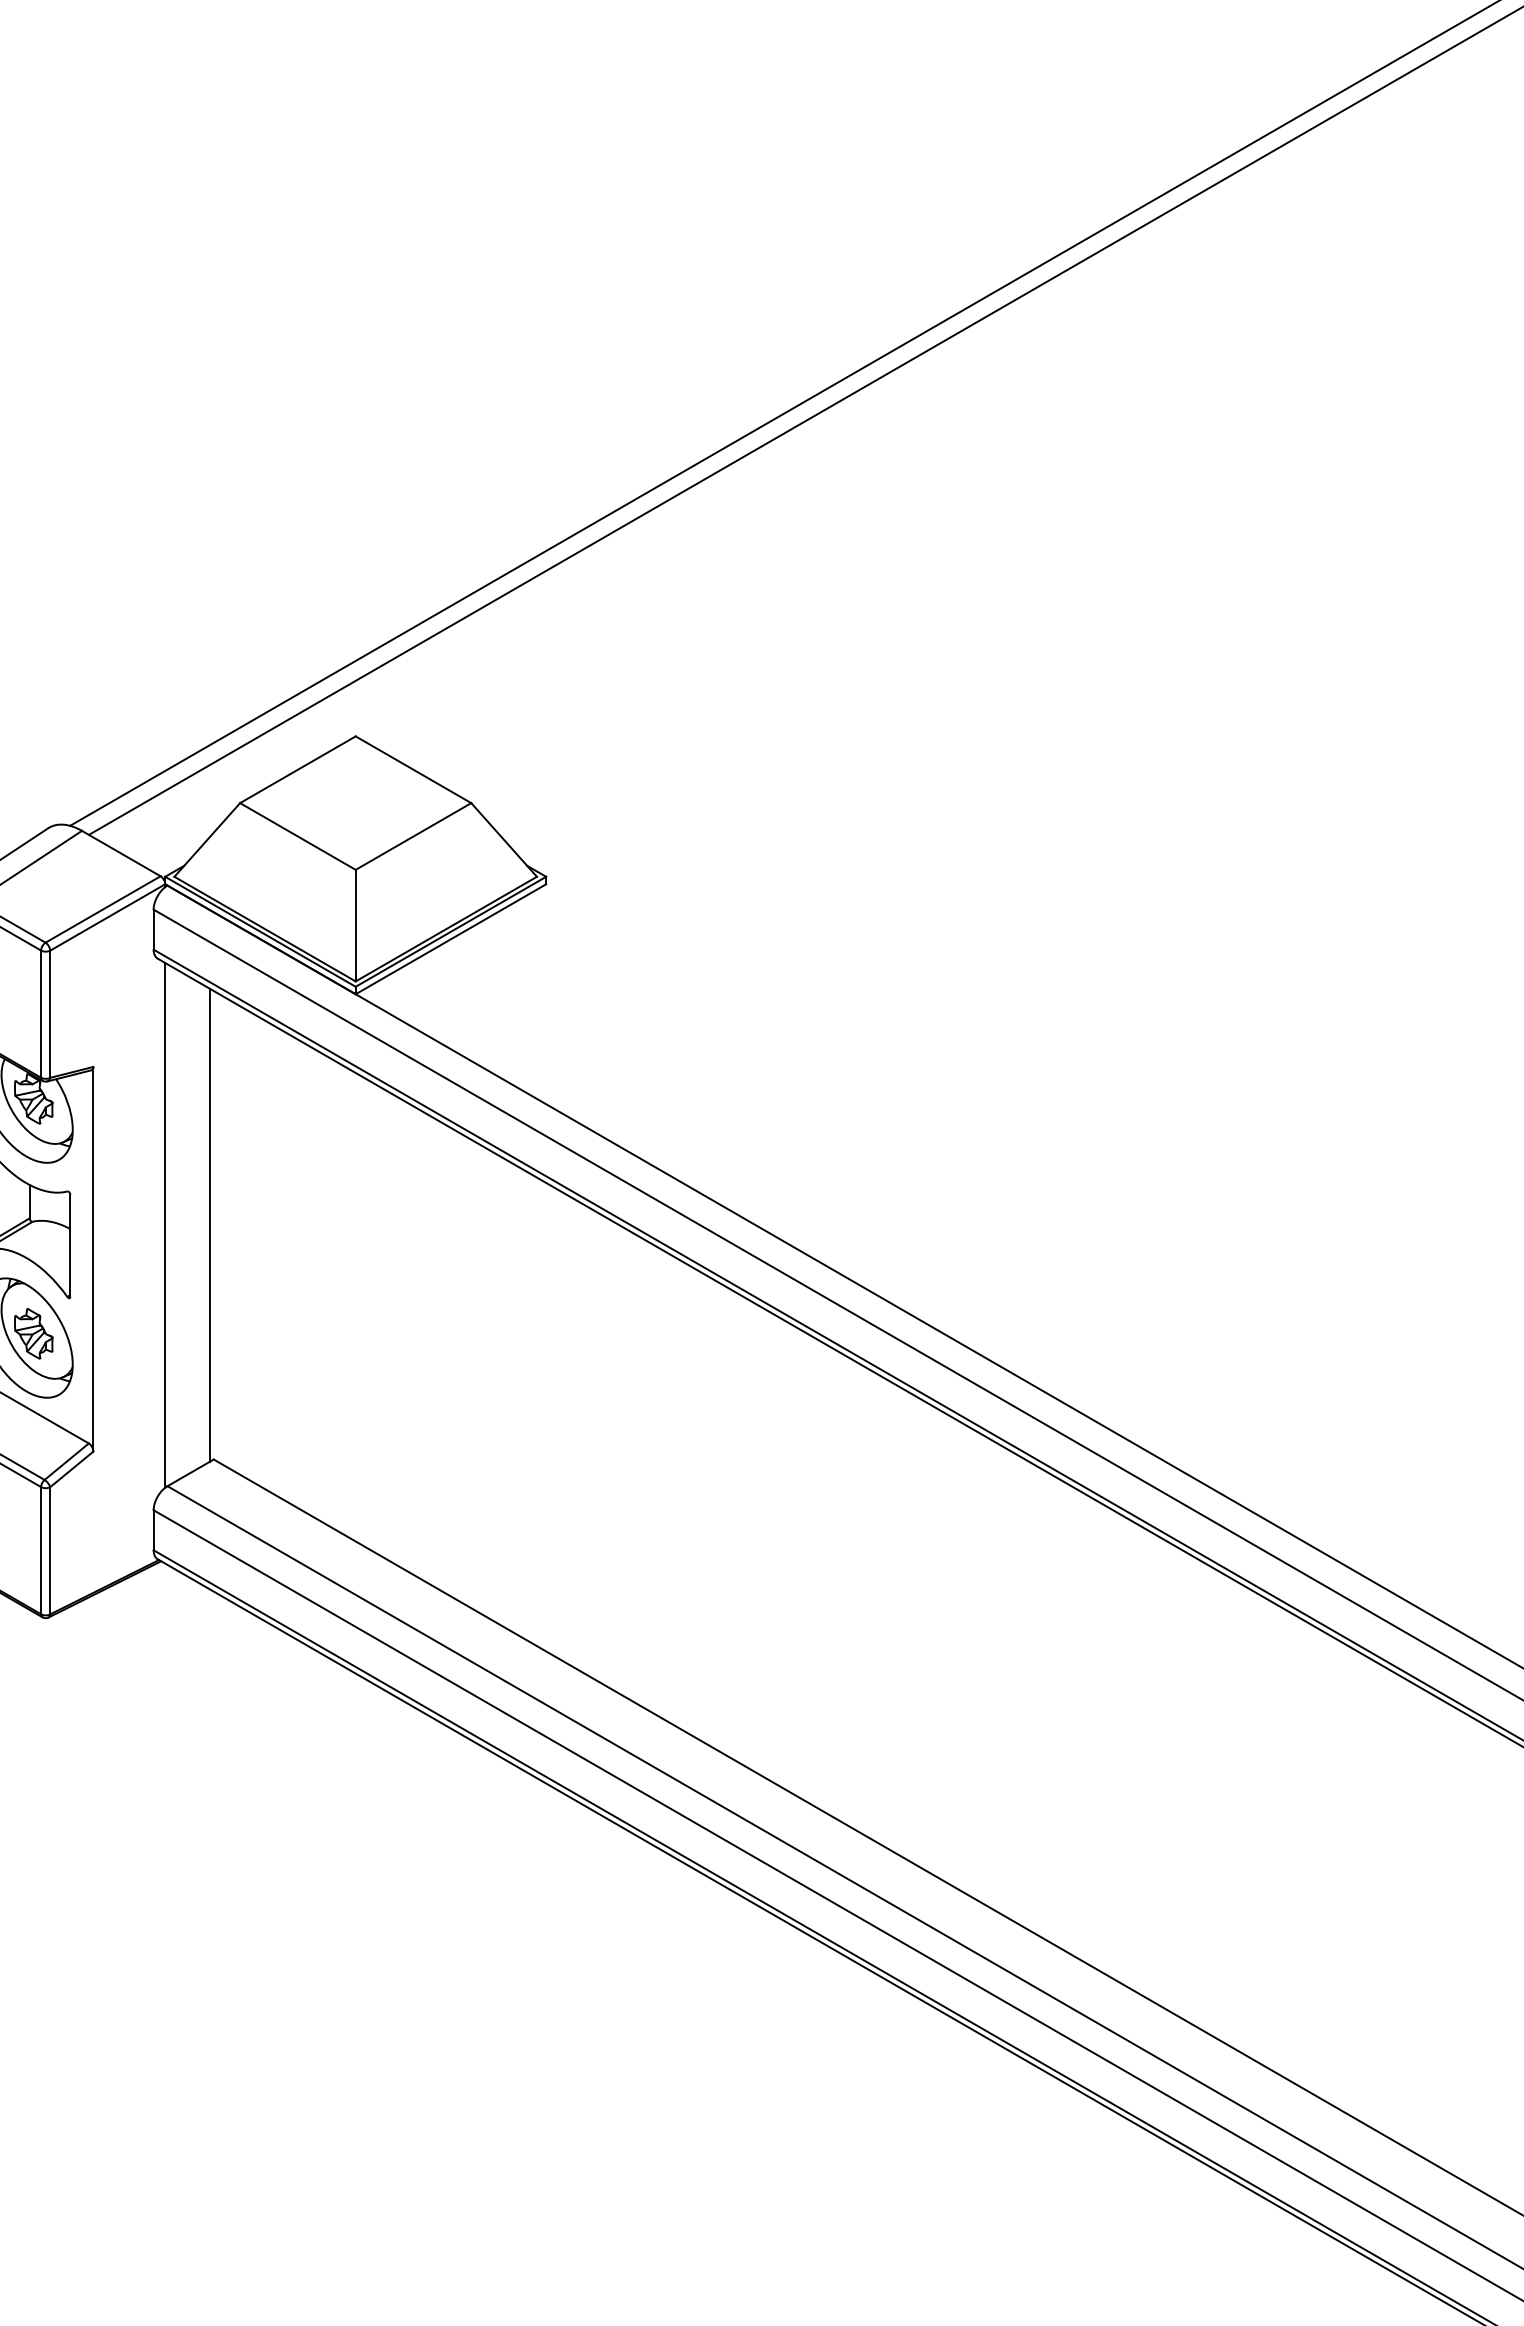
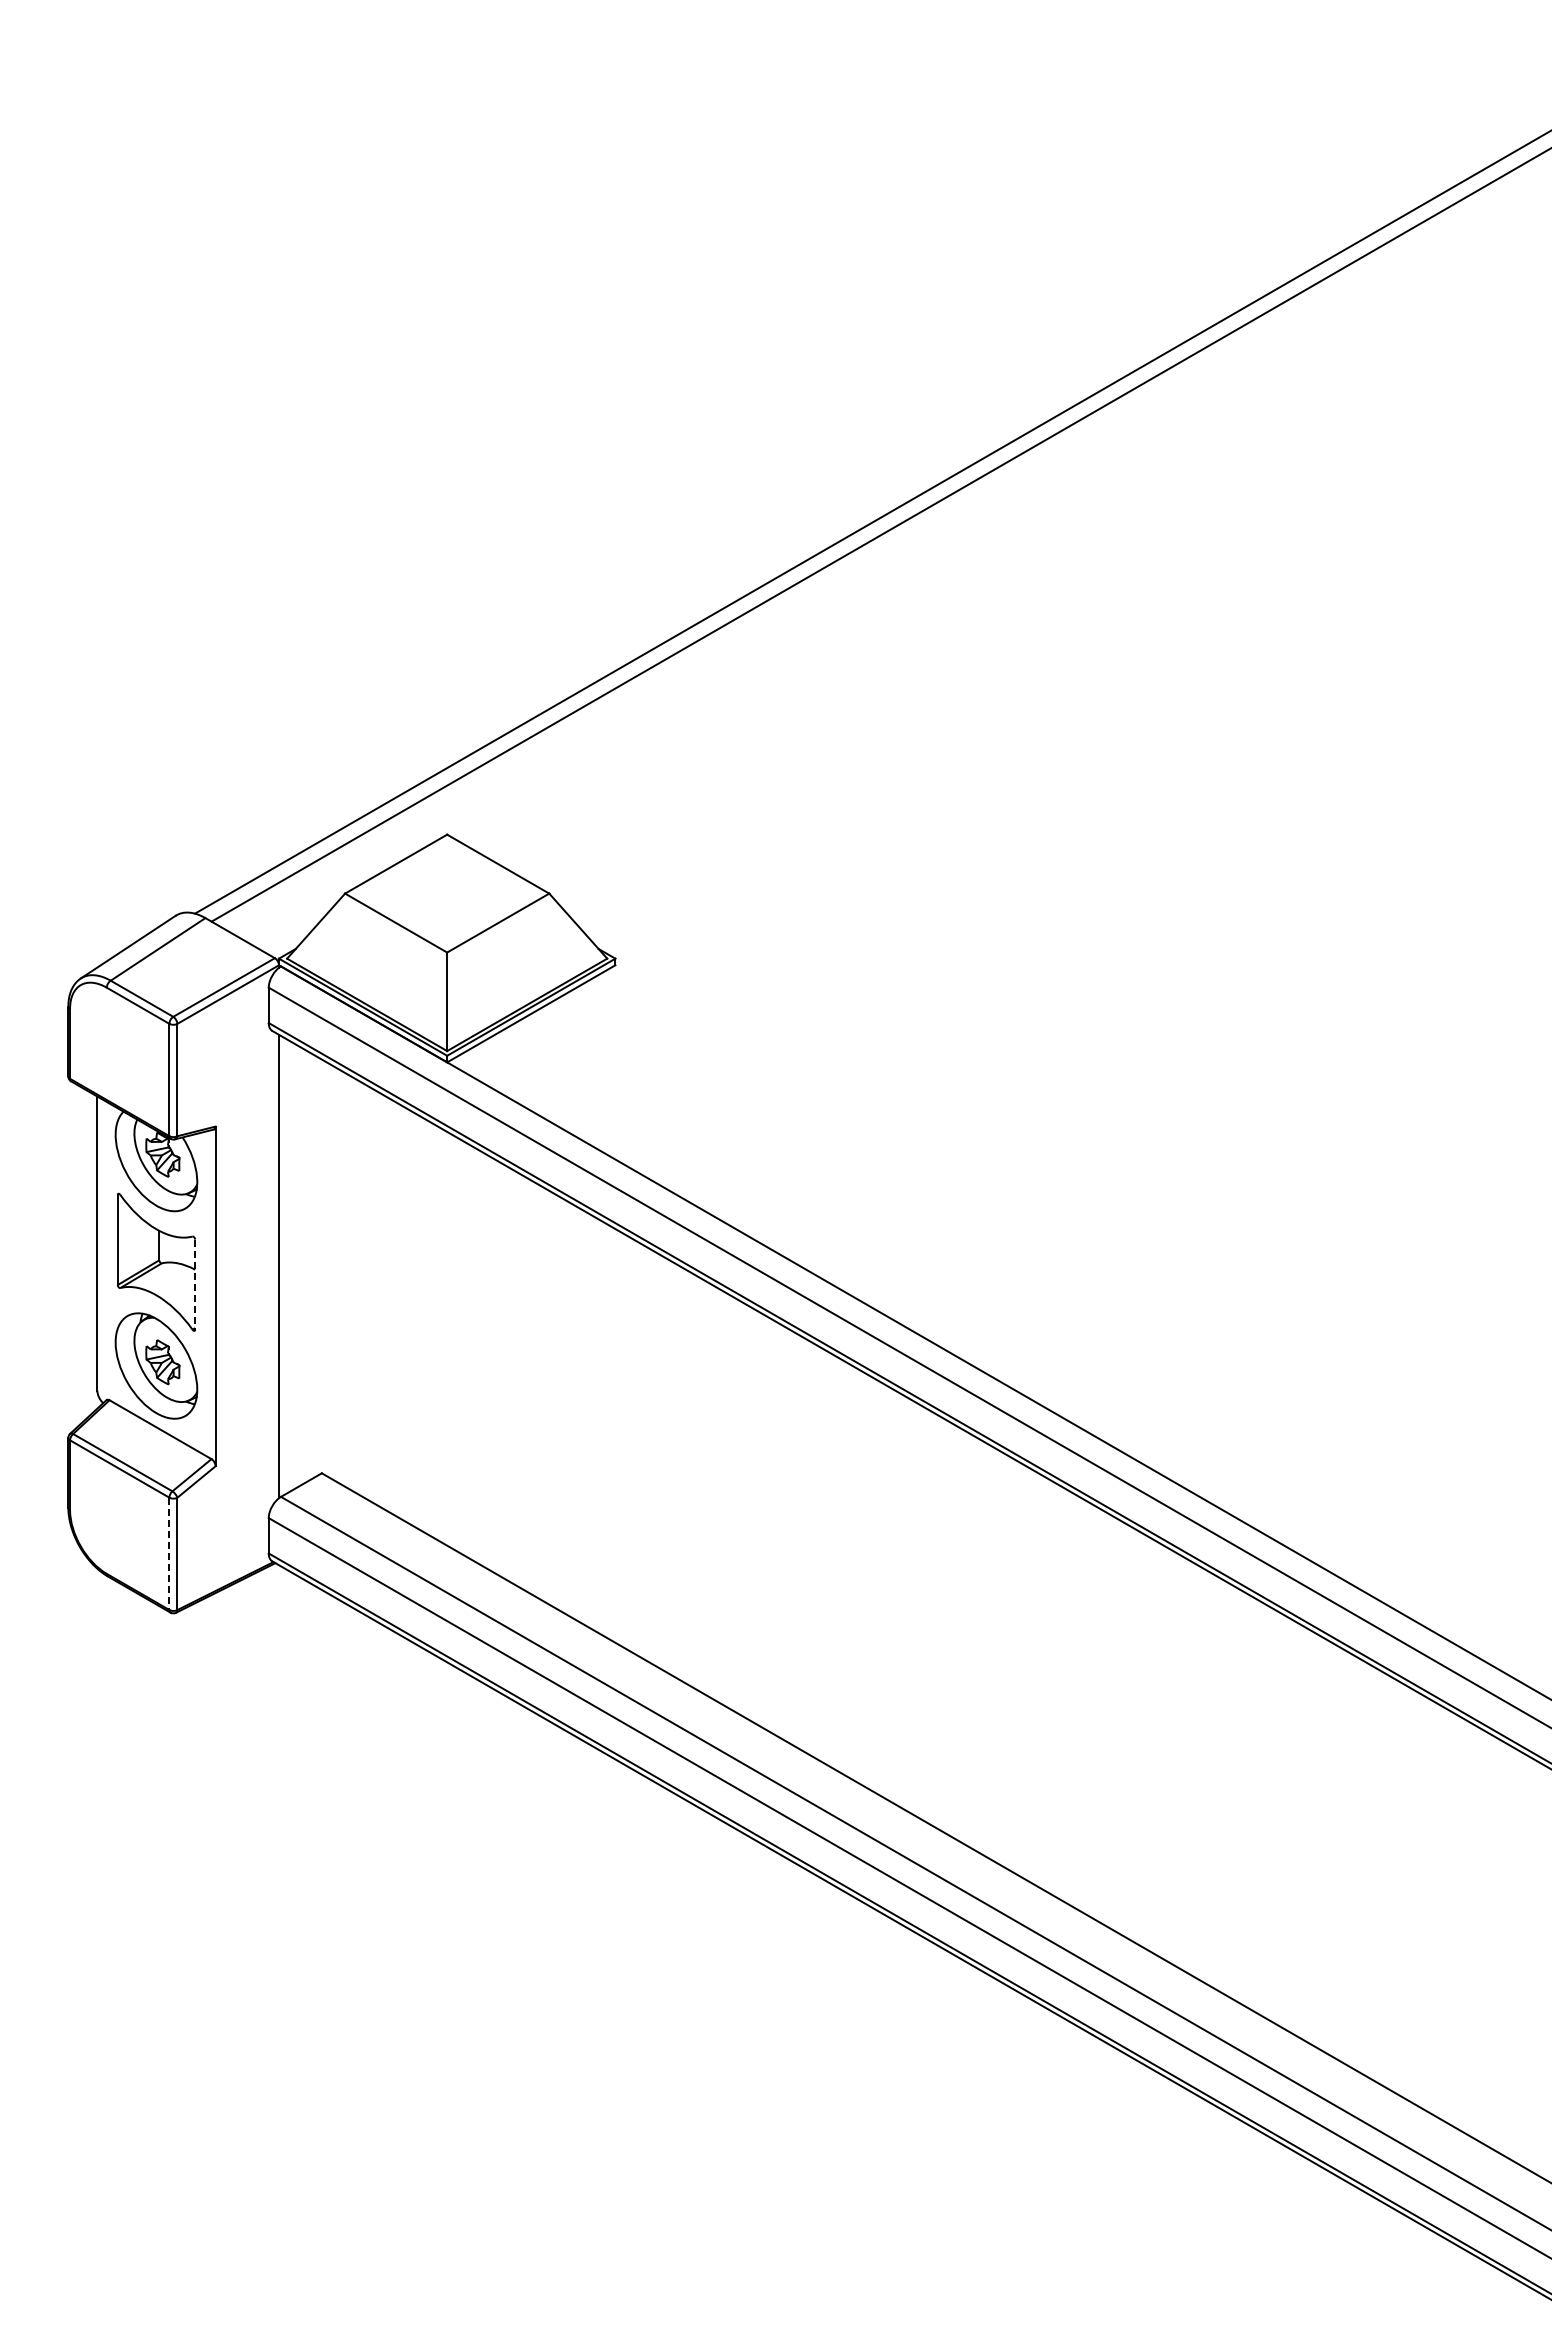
line: (209, 1225) -> (318, 1266), removed
line: (70, 1246) -> (195, 1285), solid -> dashed
line: (41, 1551) -> (169, 1554), solid -> dashed

